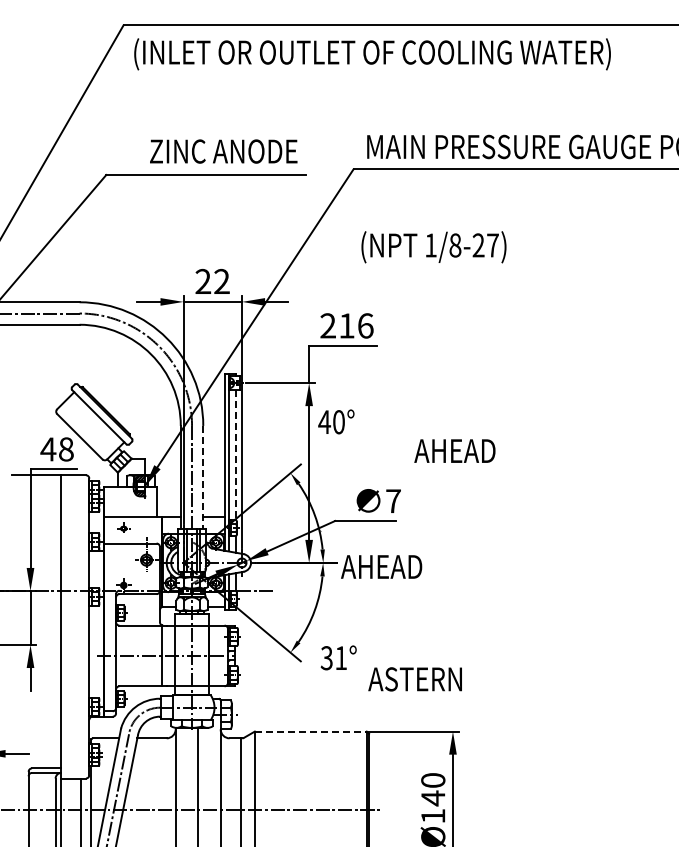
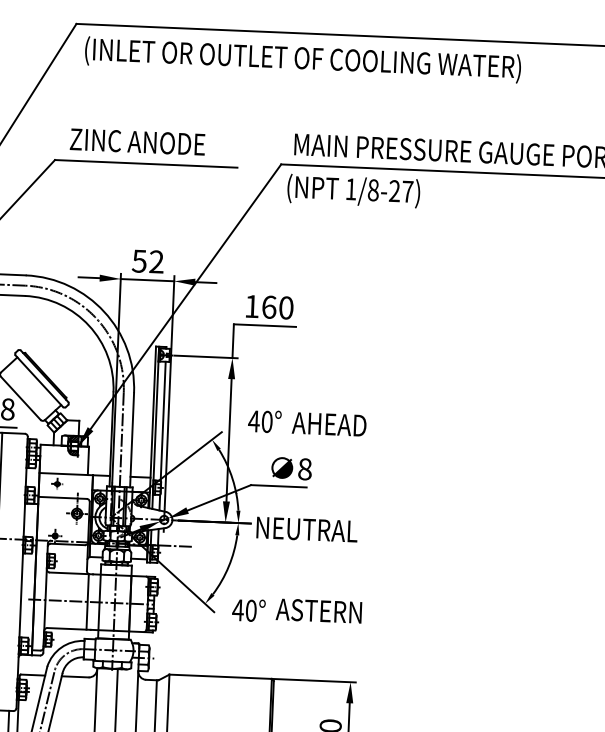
text: (223, 151) -> (137, 141), moved
text: (433, 247) -> (353, 191), moved
text: (203, 281) -> (139, 261), 22 -> 52
text: (346, 325) -> (268, 306), 216 -> 160
text: (336, 421) -> (264, 421), moved
text: (454, 450) -> (328, 423), moved
line: (236, 455) -> (163, 421), dashed -> solid
line: (203, 477) -> (132, 440), dashed -> solid
text: (393, 501) -> (305, 469), 7 -> 8
text: (397, 567) -> (306, 530), AHEAD -> NEUTRAL
text: (333, 658) -> (244, 610), 31° -> 40°
text: (414, 679) -> (318, 611), moved
line: (310, 731) -> (220, 676), dashed -> solid

